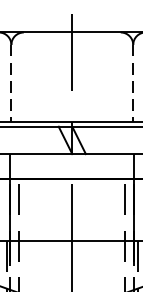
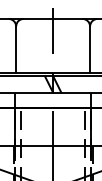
line: (11, 84) -> (16, 50), dashed -> solid
line: (133, 84) -> (90, 50), dashed -> solid

